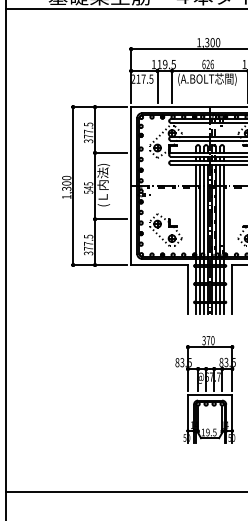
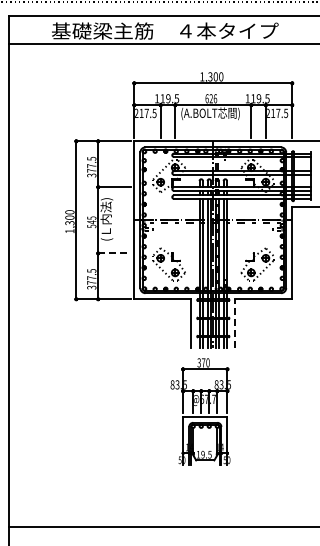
line: (111, 219) -> (114, 253), solid -> dashed
line: (232, 289) -> (235, 323), solid -> dashed
part: (205, 389) -> (200, 411), moved

